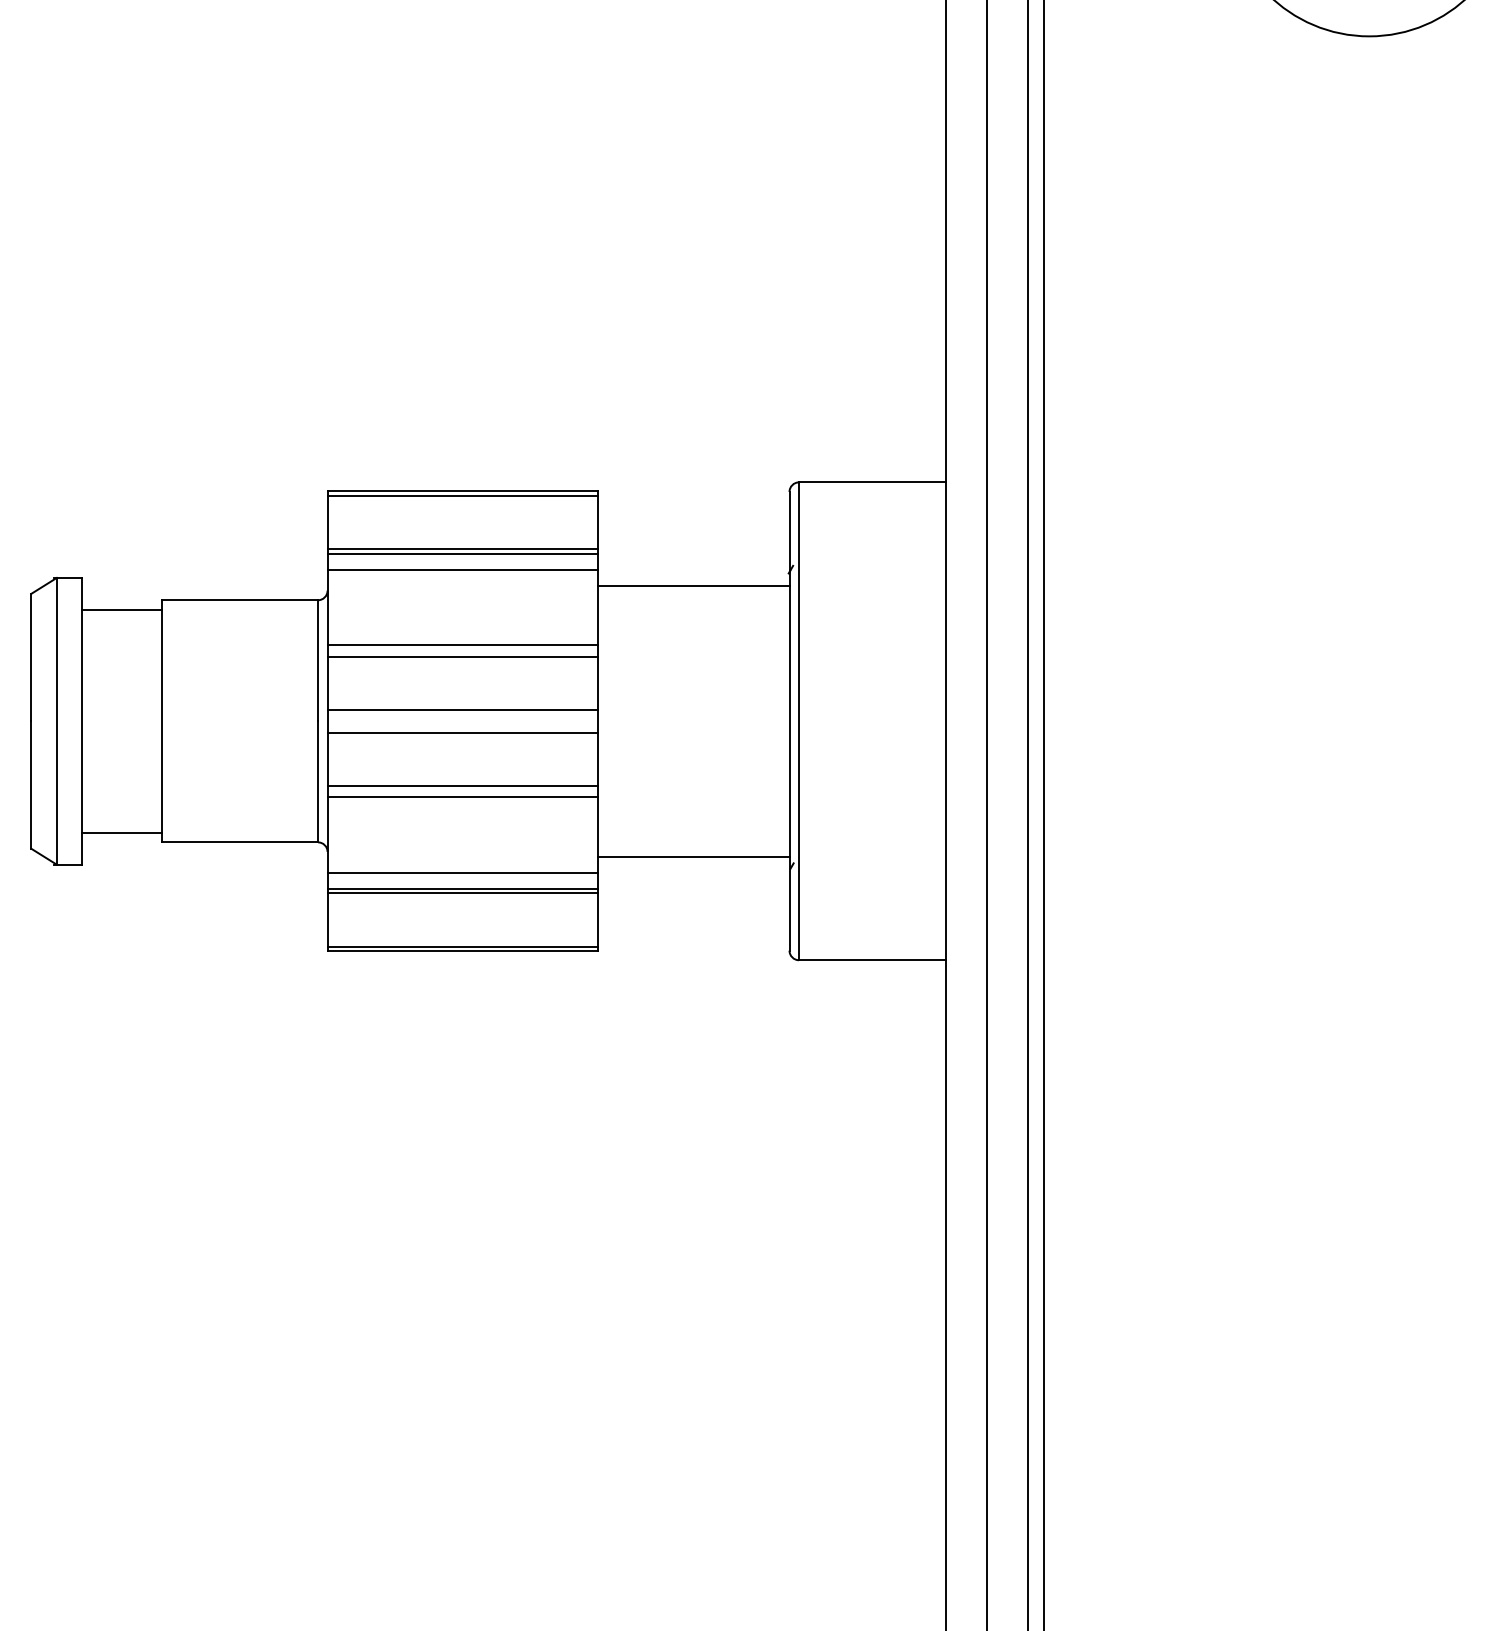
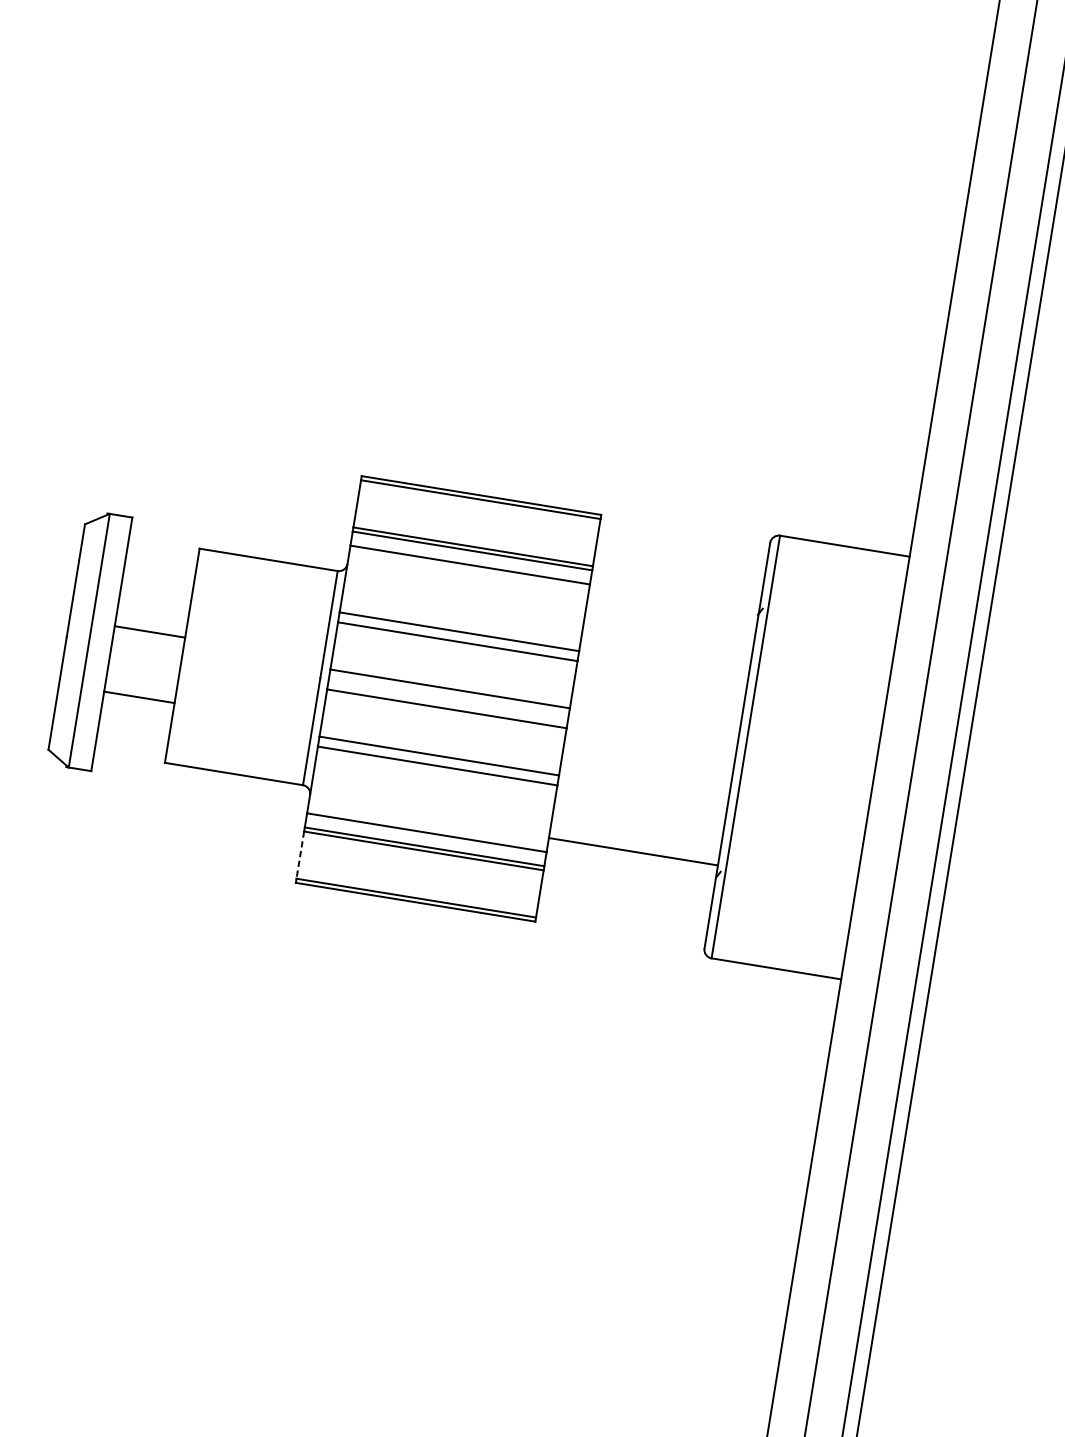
line: (693, 585) -> (671, 611), removed
line: (121, 609) -> (149, 631), moved
line: (121, 832) -> (138, 697), moved
line: (327, 919) -> (300, 854), solid -> dashed

